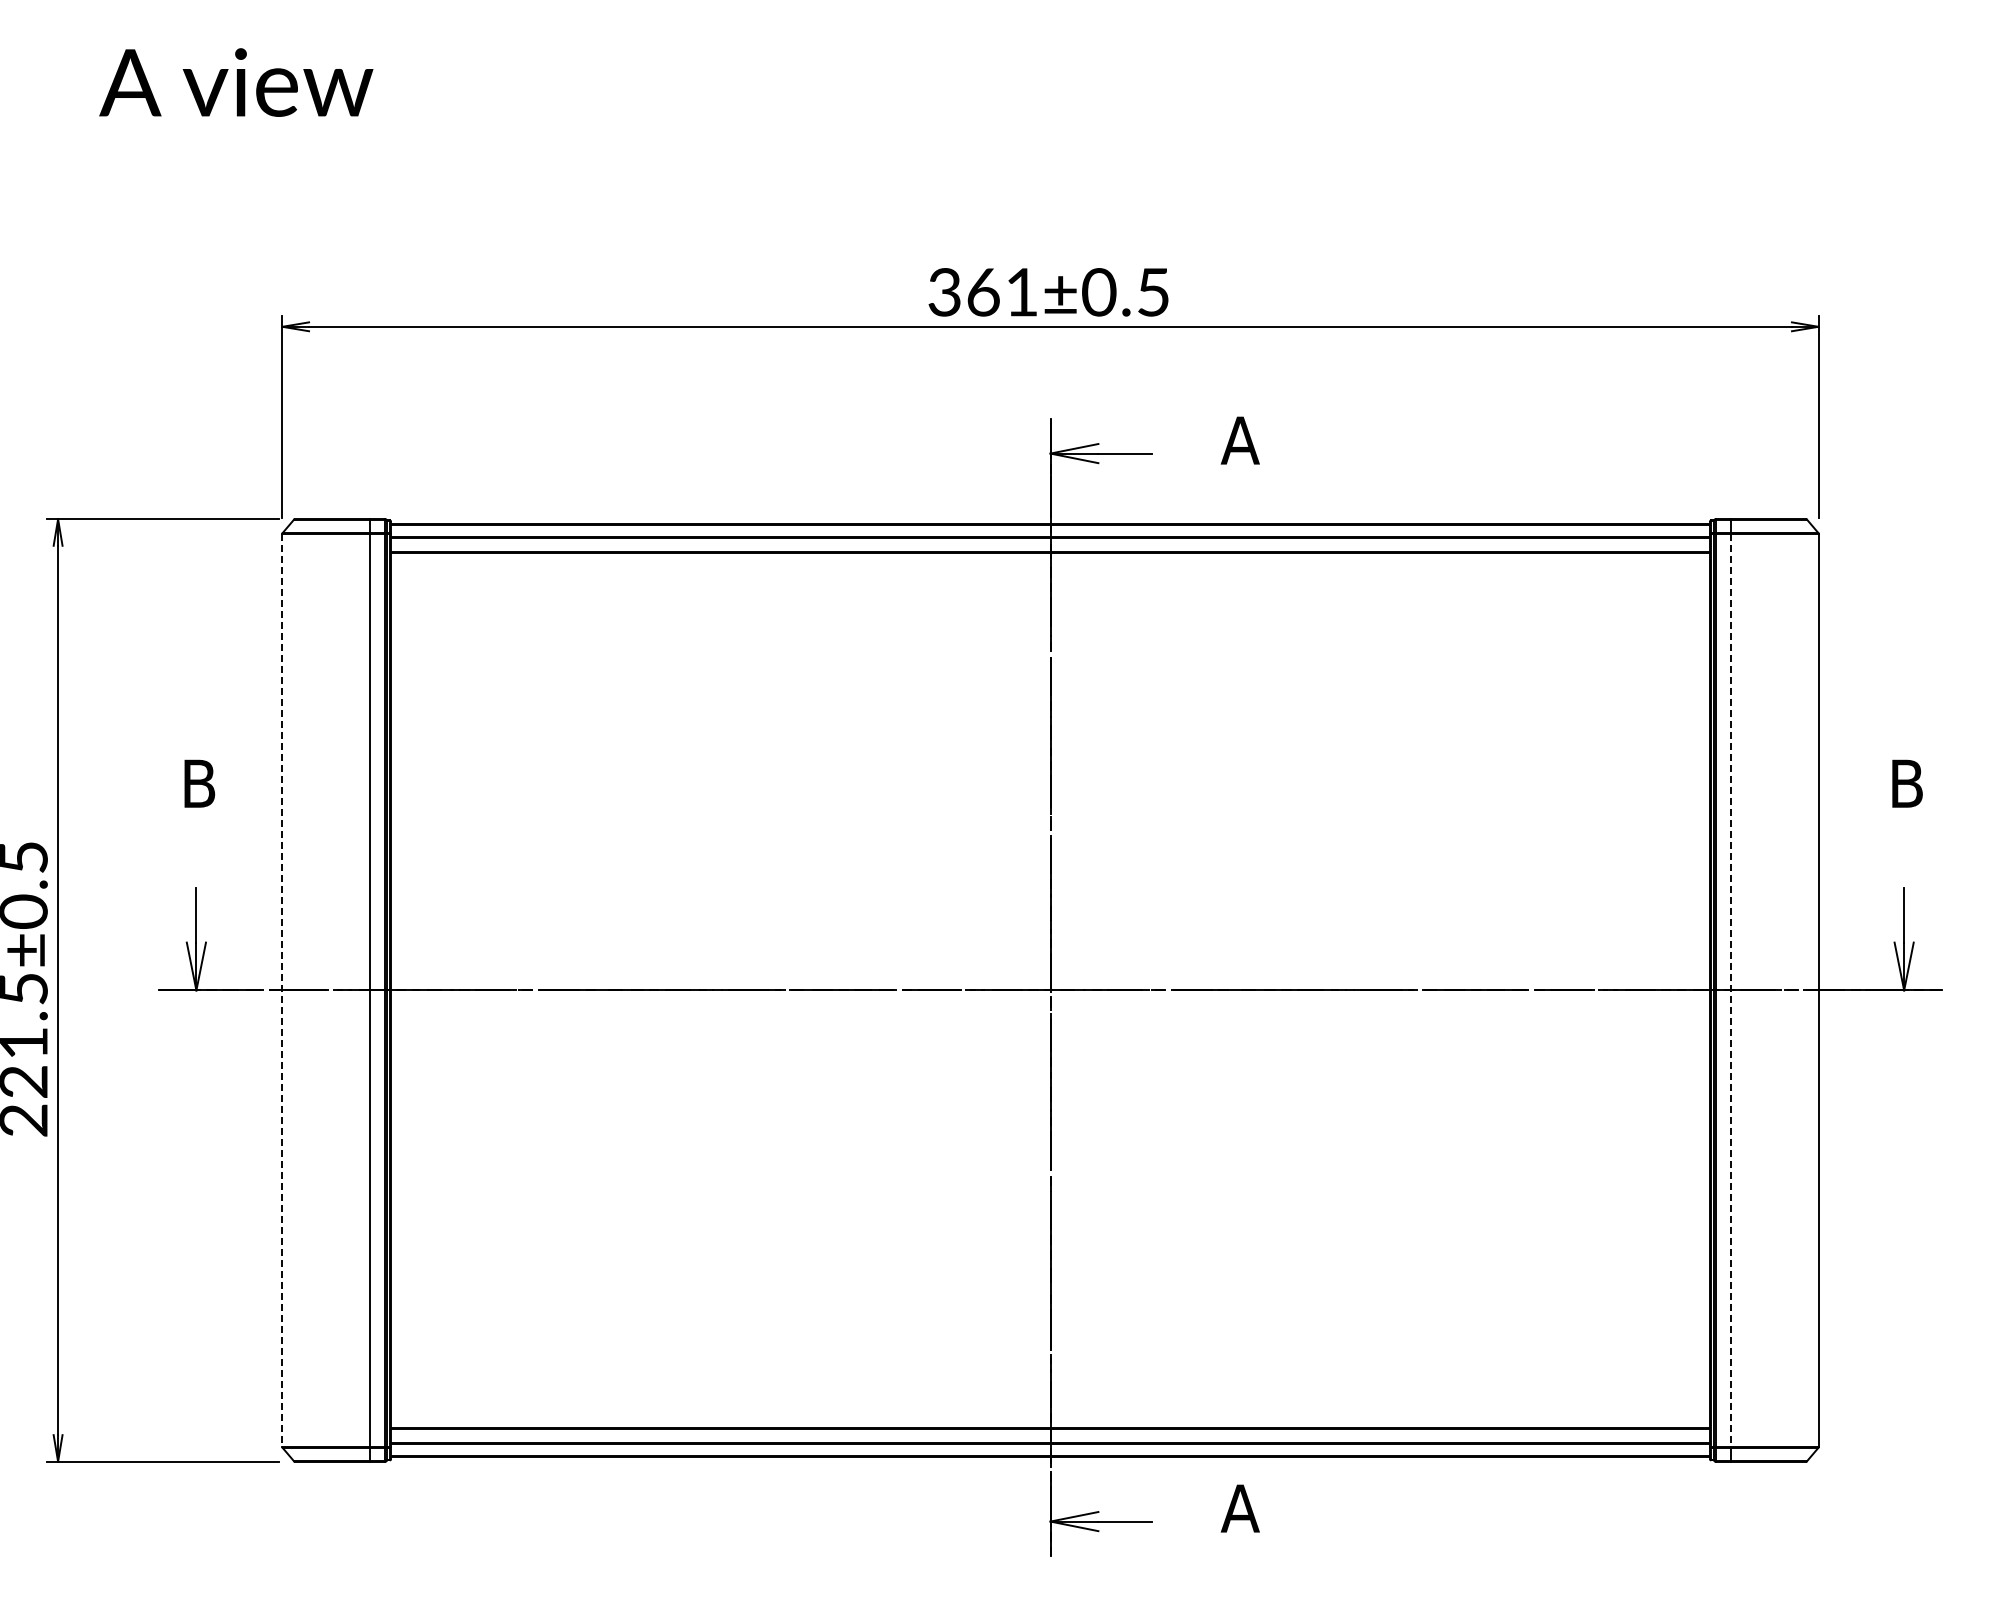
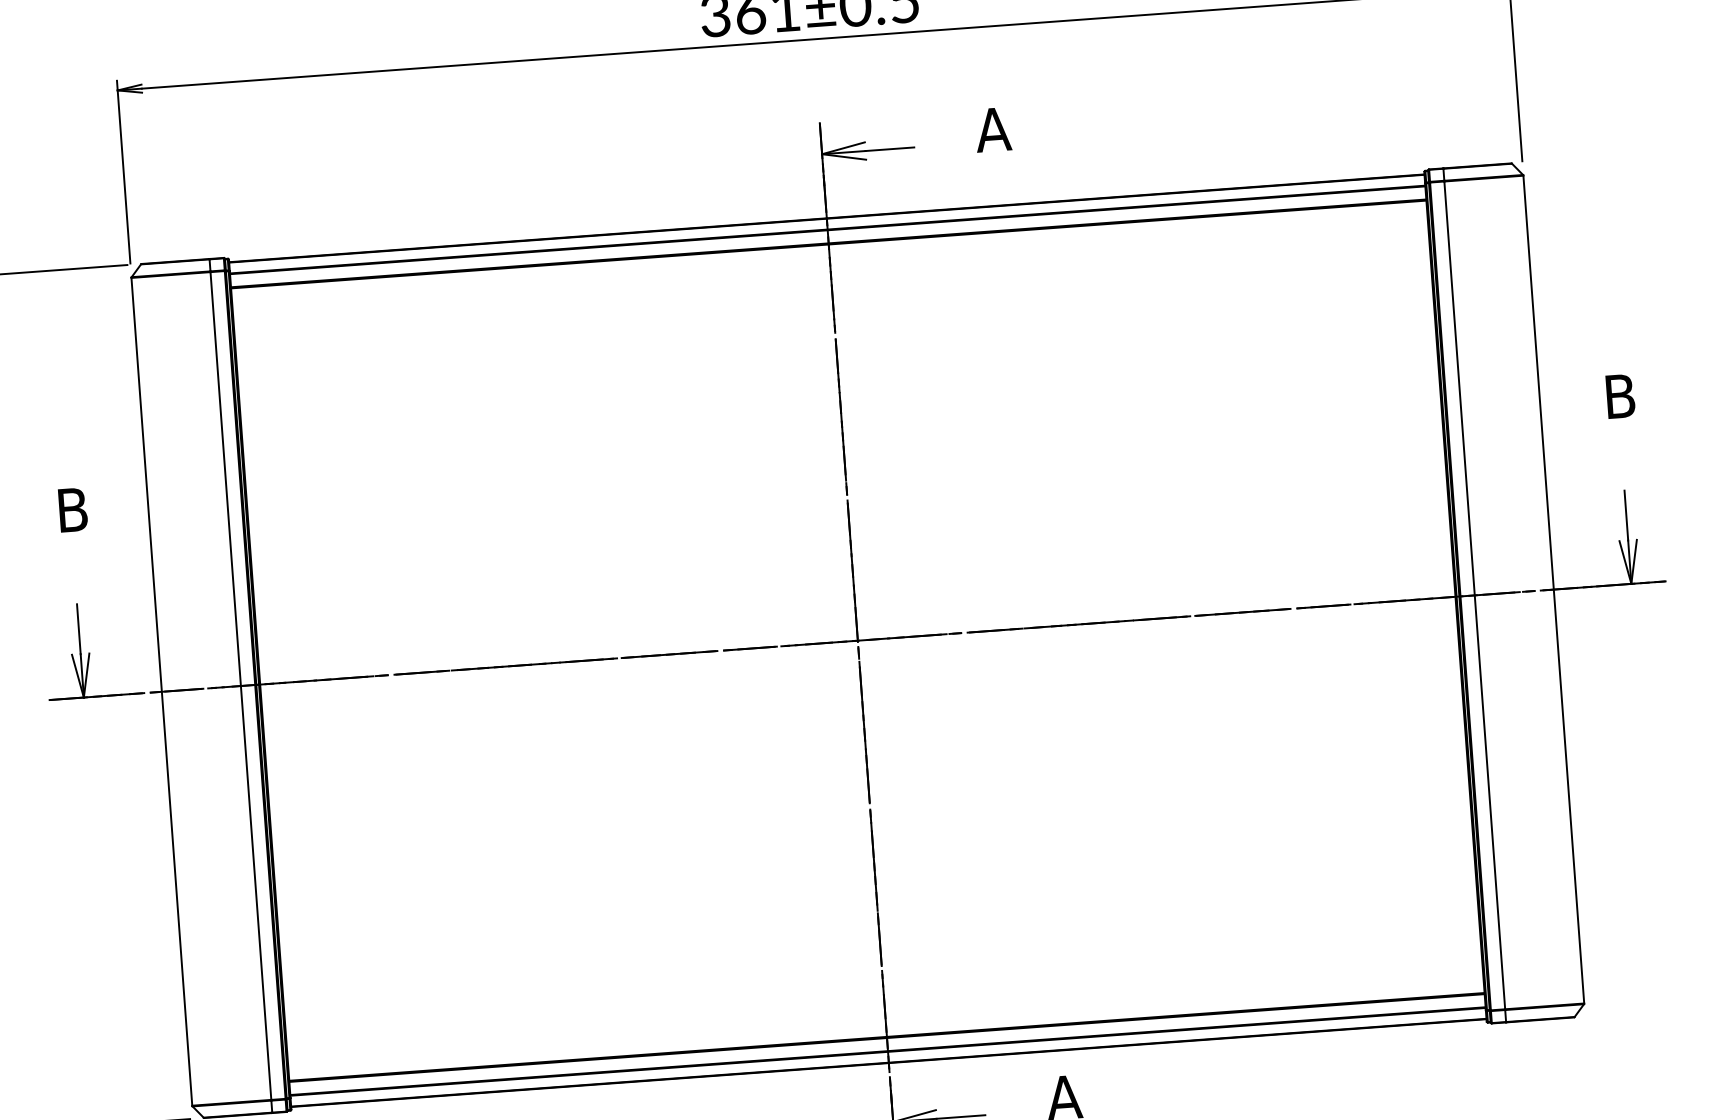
line: (282, 990) -> (161, 691), dashed -> solid
line: (1731, 990) -> (1474, 595), dashed -> solid

